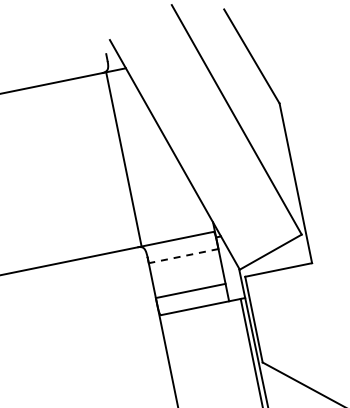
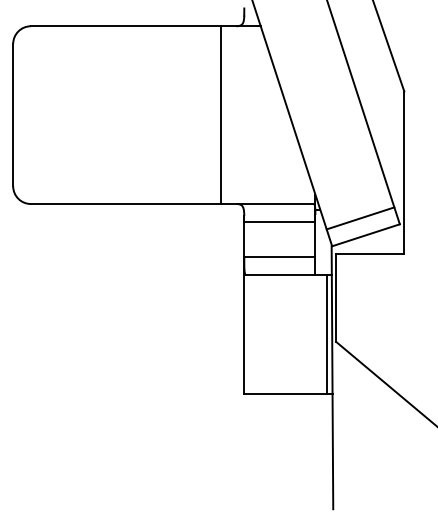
line: (123, 159) -> (220, 115), moved
line: (262, 236) -> (360, 218), added
line: (183, 255) -> (279, 221), dashed -> solid

